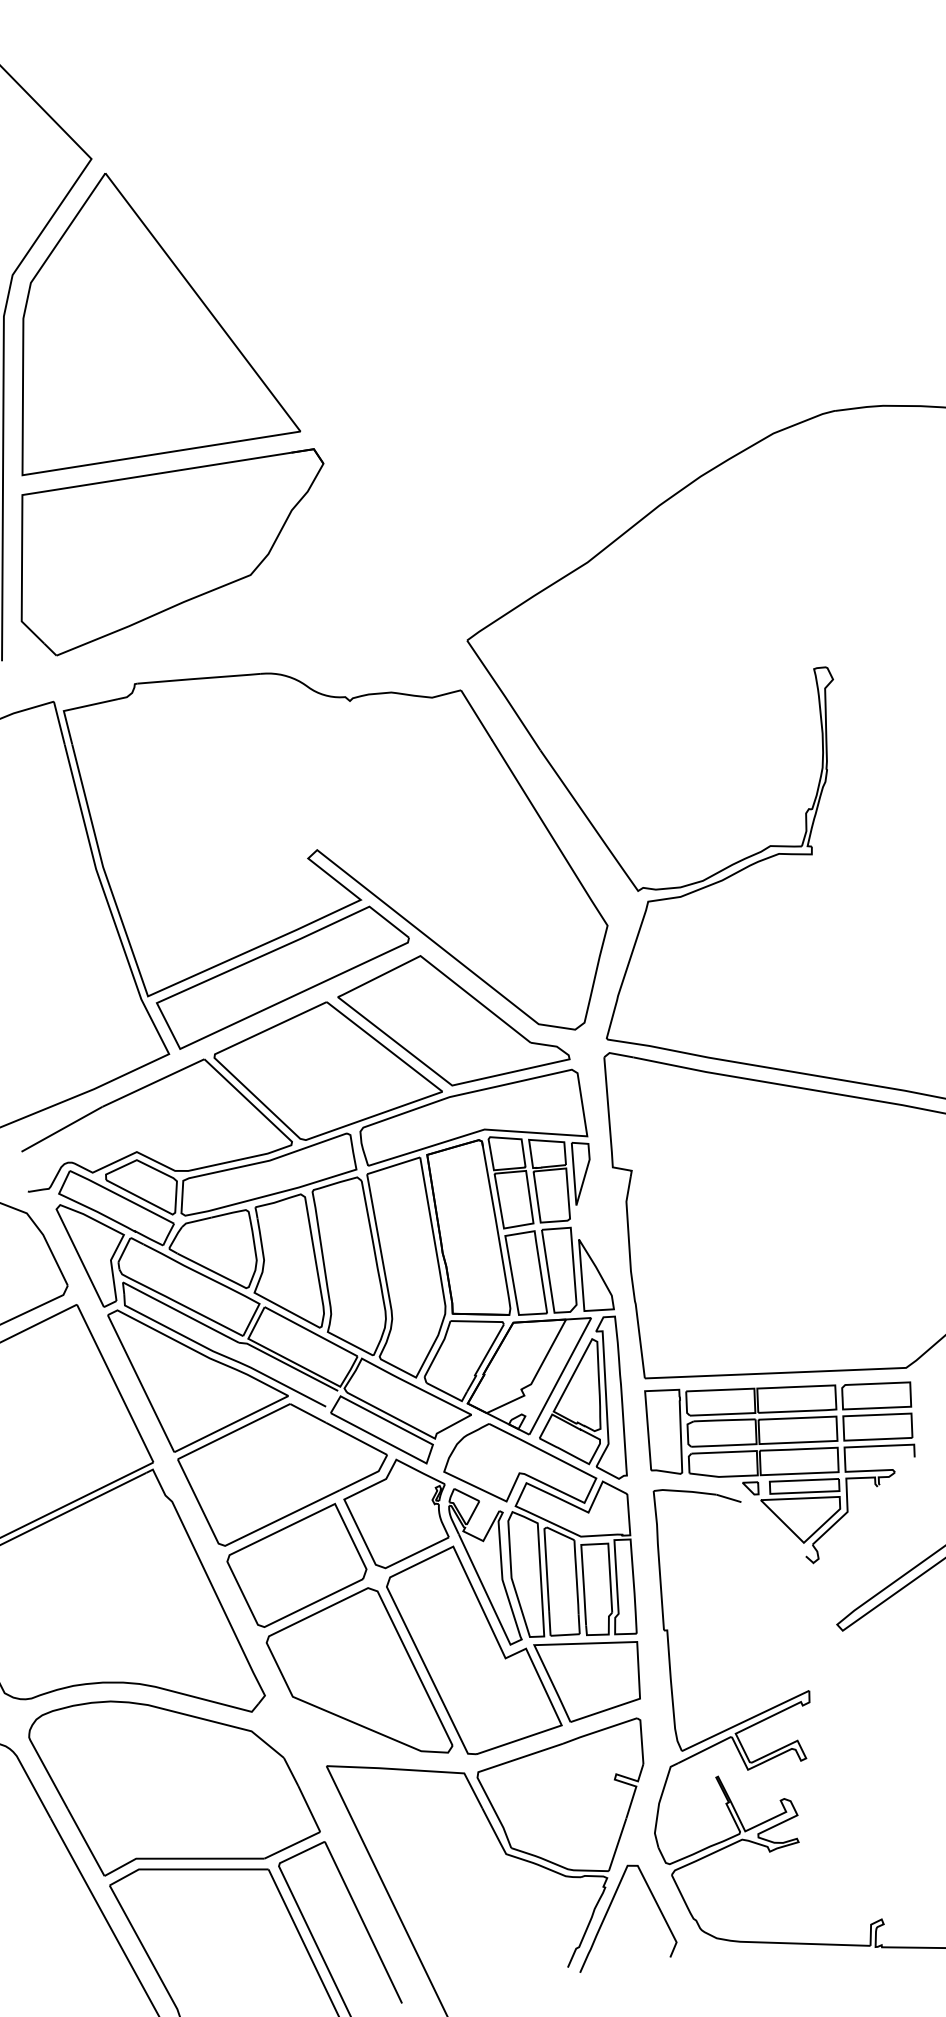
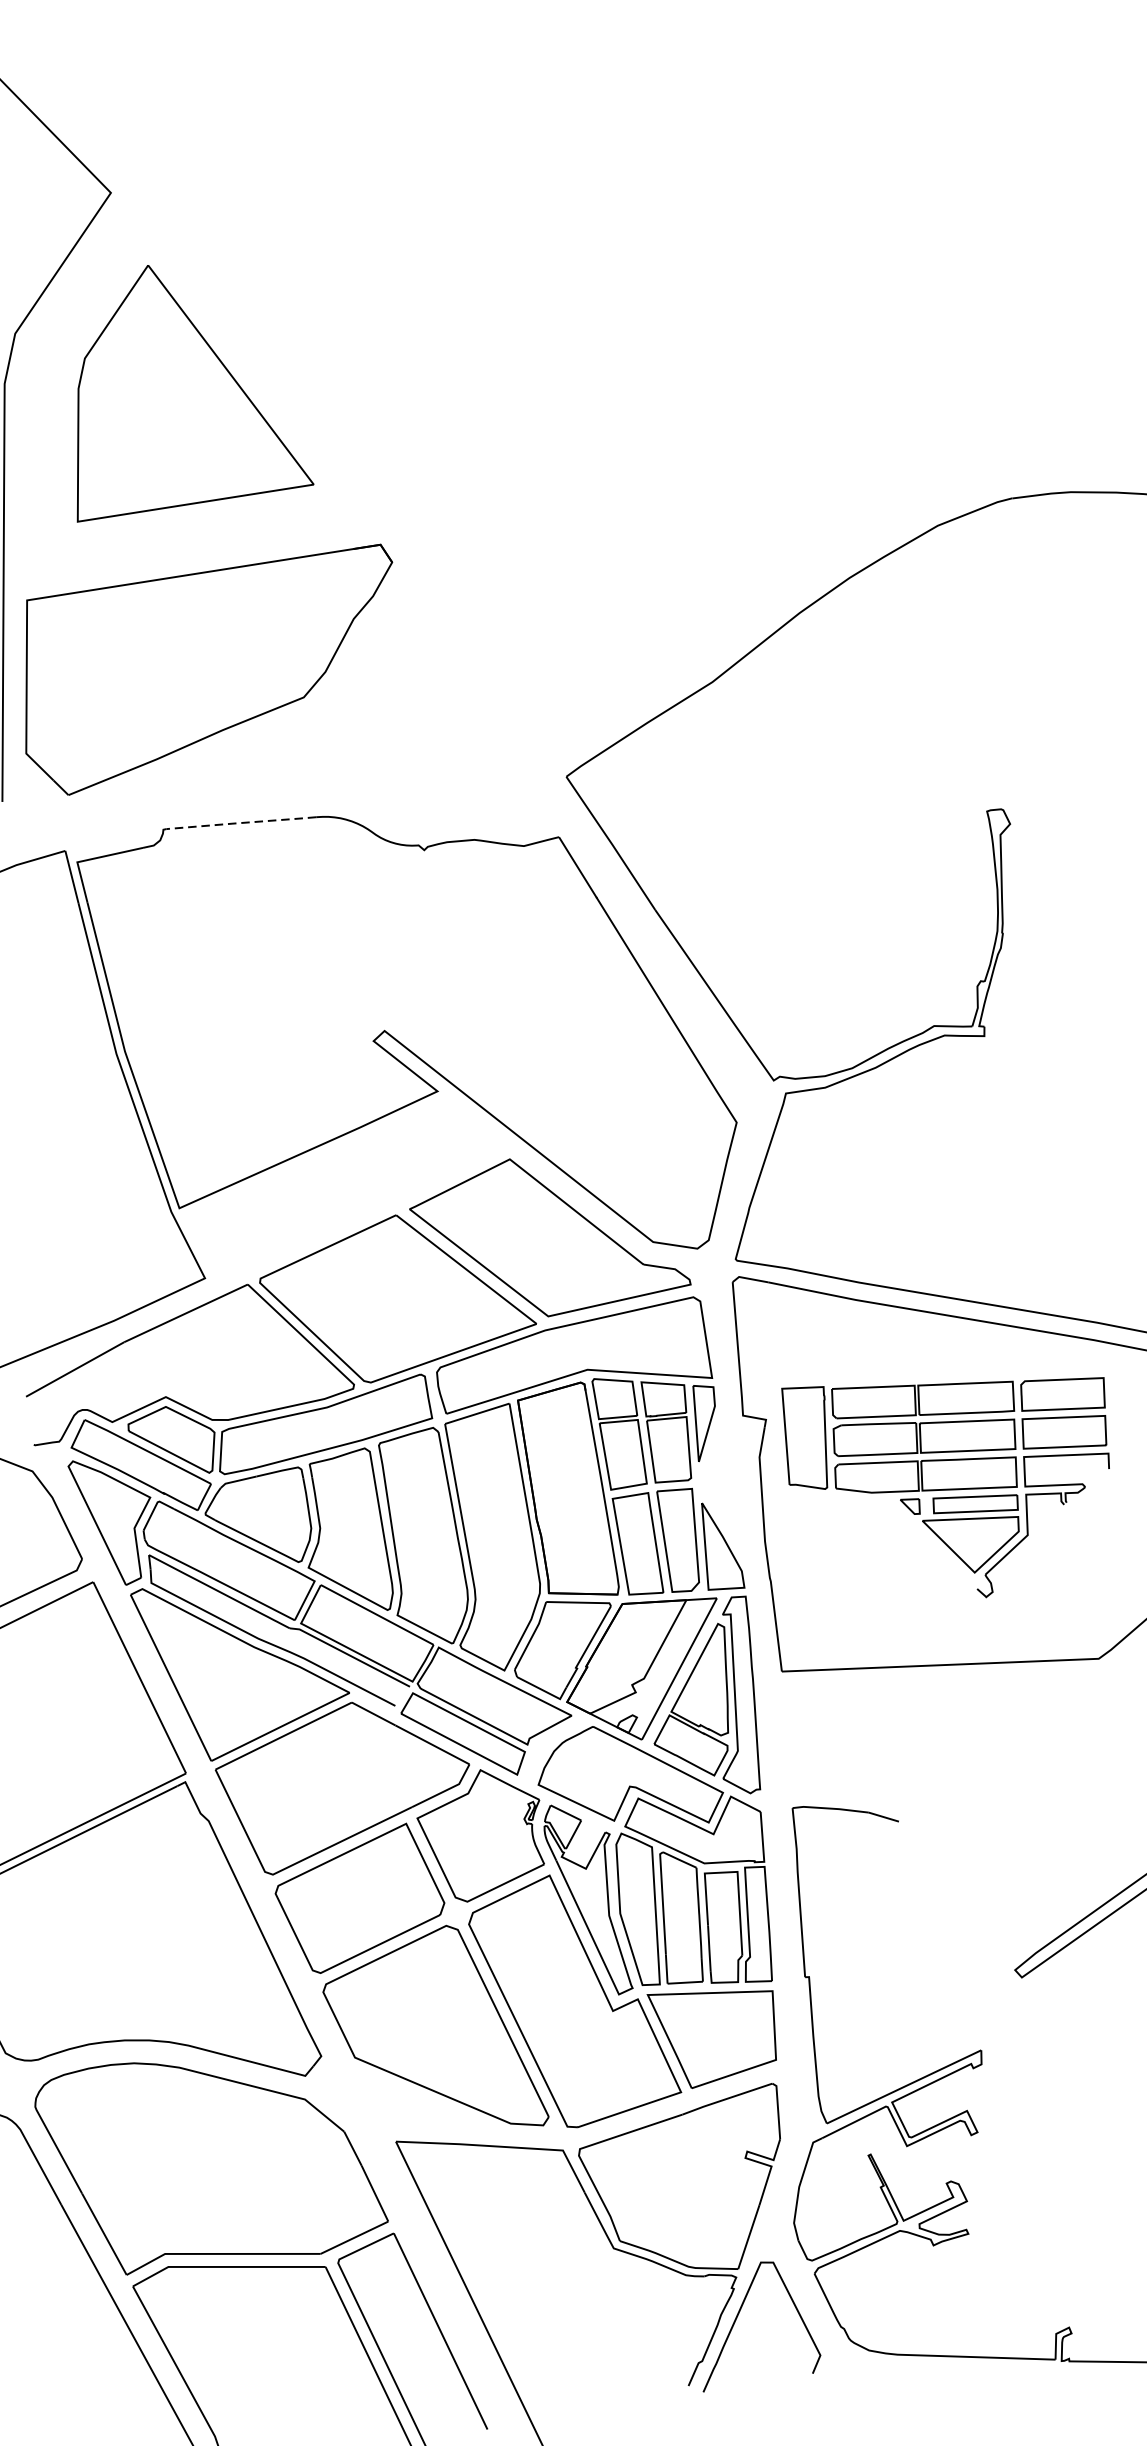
part: (161, 324) -> (195, 393), size x0.7
line: (199, 678) -> (241, 822), solid -> dashed
part: (282, 977) -> (342, 1185), removed
part: (779, 1472) -> (945, 1487), moved

